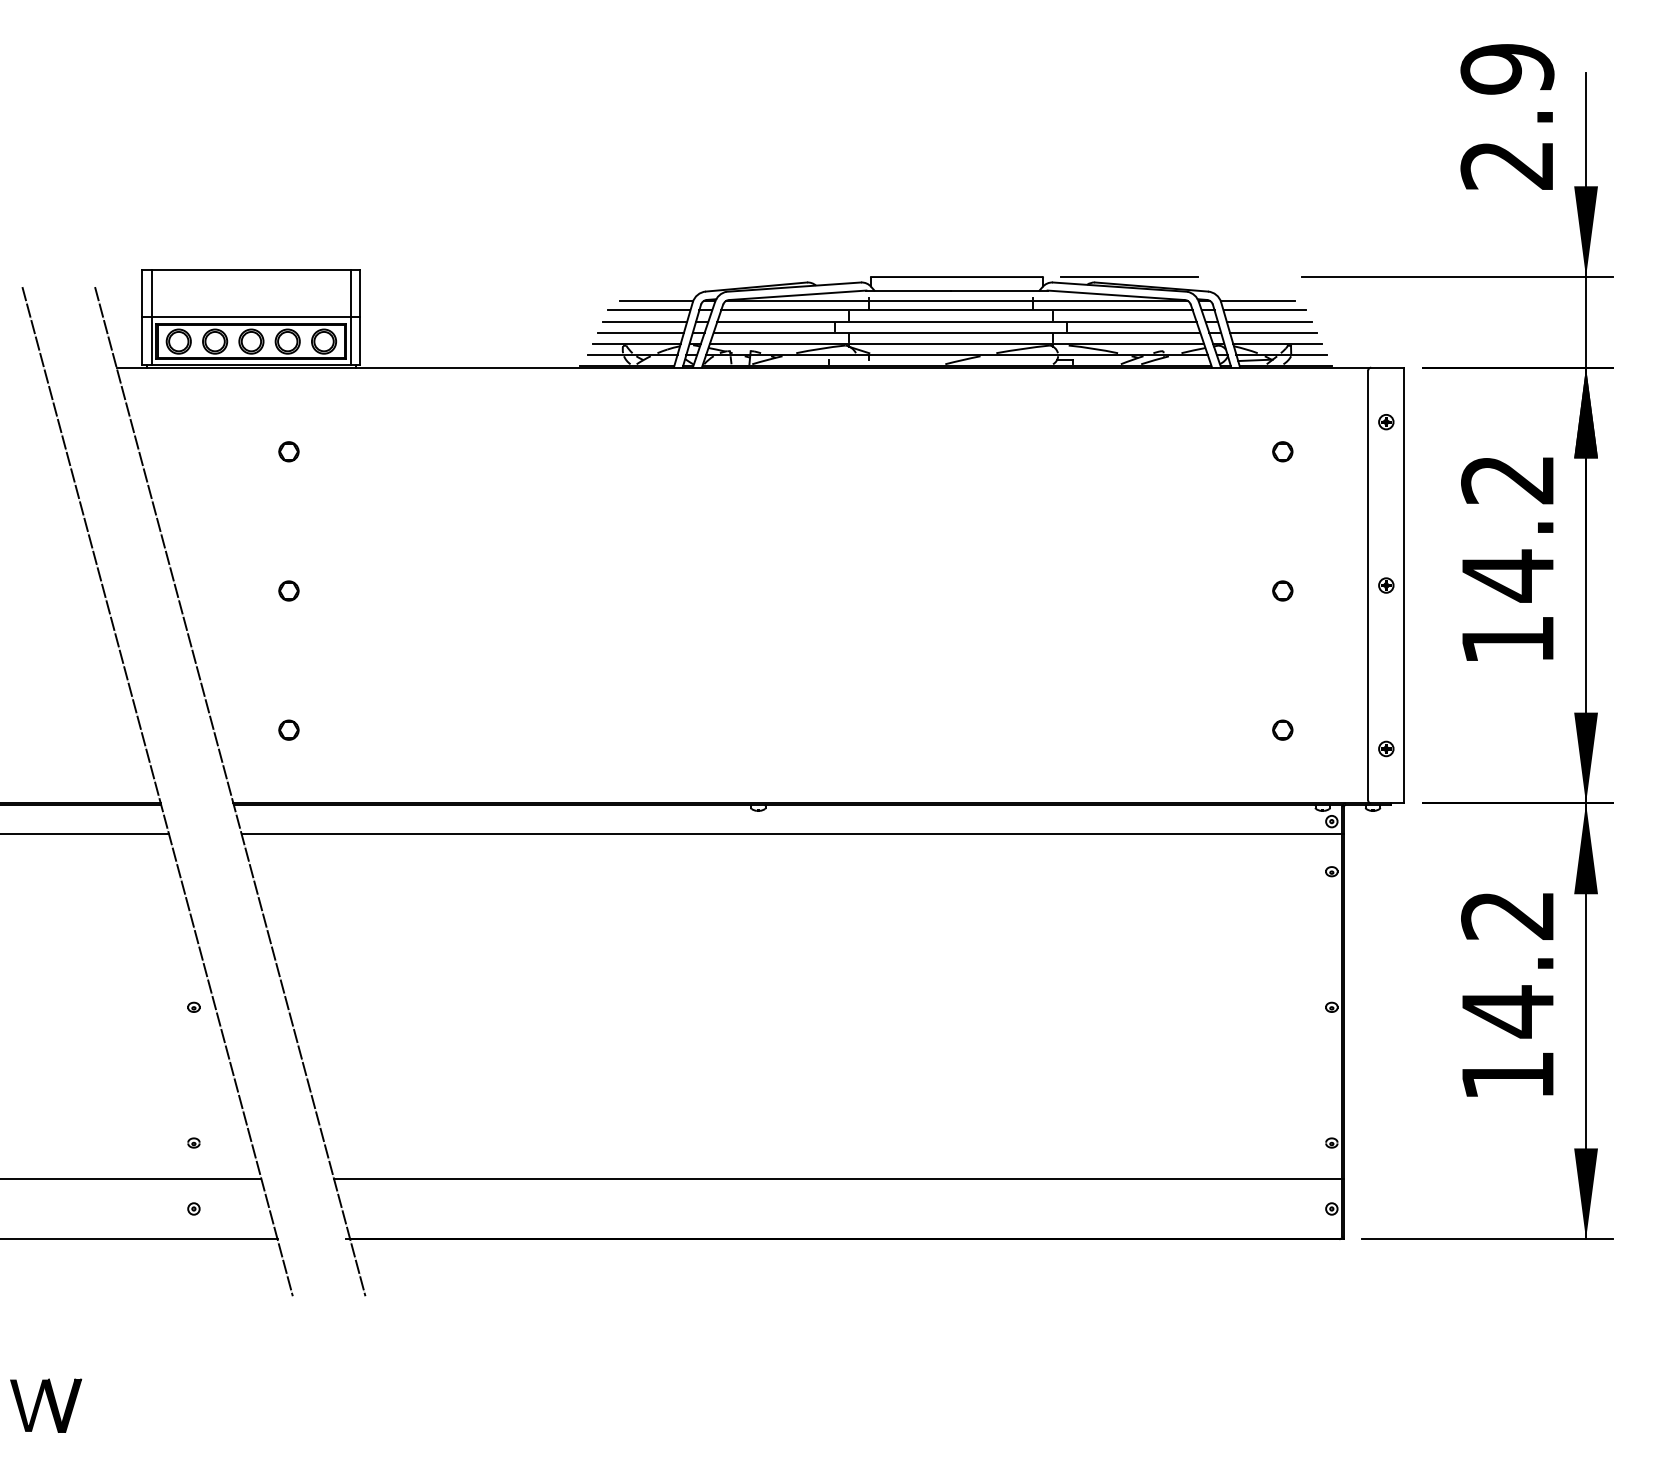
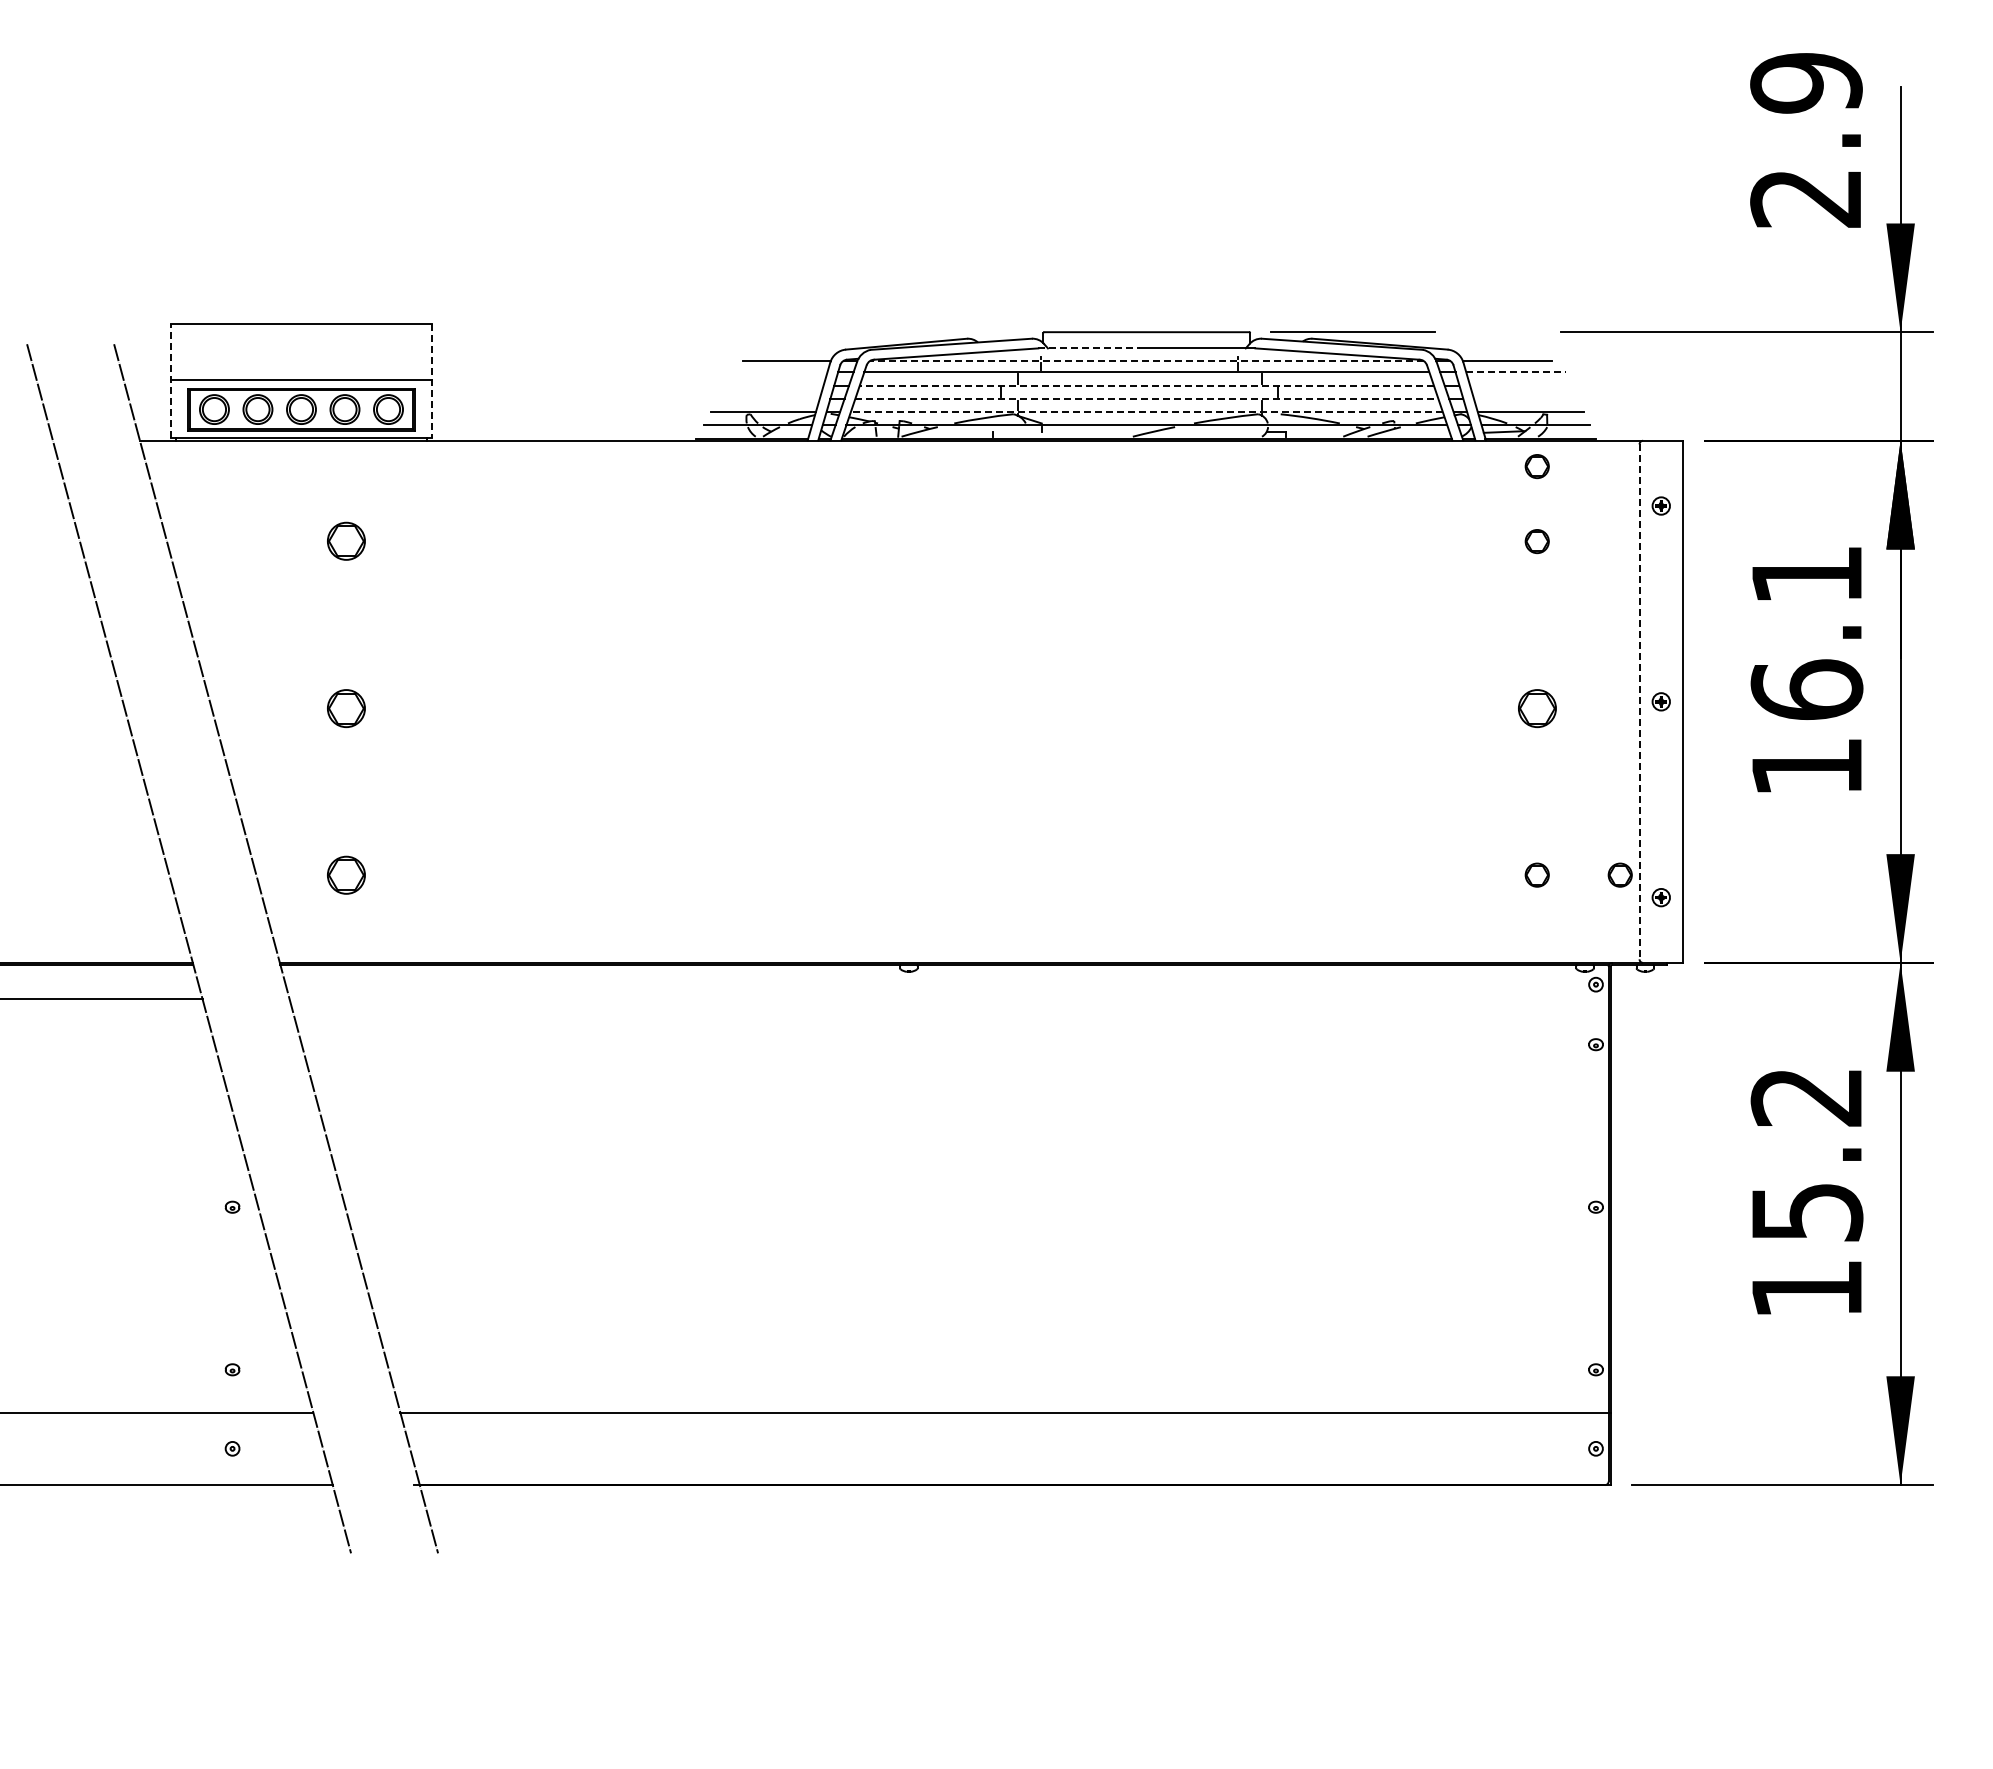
line: (909, 290) -> (1089, 348), solid -> dashed
line: (956, 300) -> (1146, 360), solid -> dashed
line: (649, 310) -> (778, 372), removed
line: (1264, 310) -> (1515, 372), solid -> dashed
line: (142, 317) -> (170, 380), solid -> dashed
line: (151, 317) -> (181, 380), removed
line: (351, 317) -> (421, 380), removed
line: (360, 318) -> (432, 381), solid -> dashed
line: (644, 321) -> (772, 385), removed
line: (956, 321) -> (1146, 385), solid -> dashed
line: (1268, 321) -> (1520, 385), removed
line: (640, 332) -> (767, 398), removed
line: (957, 332) -> (1147, 398), solid -> dashed
line: (1273, 332) -> (1525, 398), removed
line: (956, 344) -> (1146, 412), solid -> dashed
part: (1282, 389) -> (1536, 466), added
part: (289, 451) -> (346, 541), size x1.6
text: (1507, 529) -> (1806, 634), 14.2 -> 16.1
line: (1368, 586) -> (1639, 702), solid -> dashed
part: (289, 590) -> (346, 707), size x1.6
part: (1282, 590) -> (1536, 707), size x1.6
part: (289, 729) -> (346, 874), size x1.6
part: (1351, 729) -> (1619, 874), added
line: (792, 833) -> (949, 999), removed
text: (1508, 1011) -> (1807, 1212), 14.2 -> 15.2
part: (46, 1405) -> (55, 1684), removed

